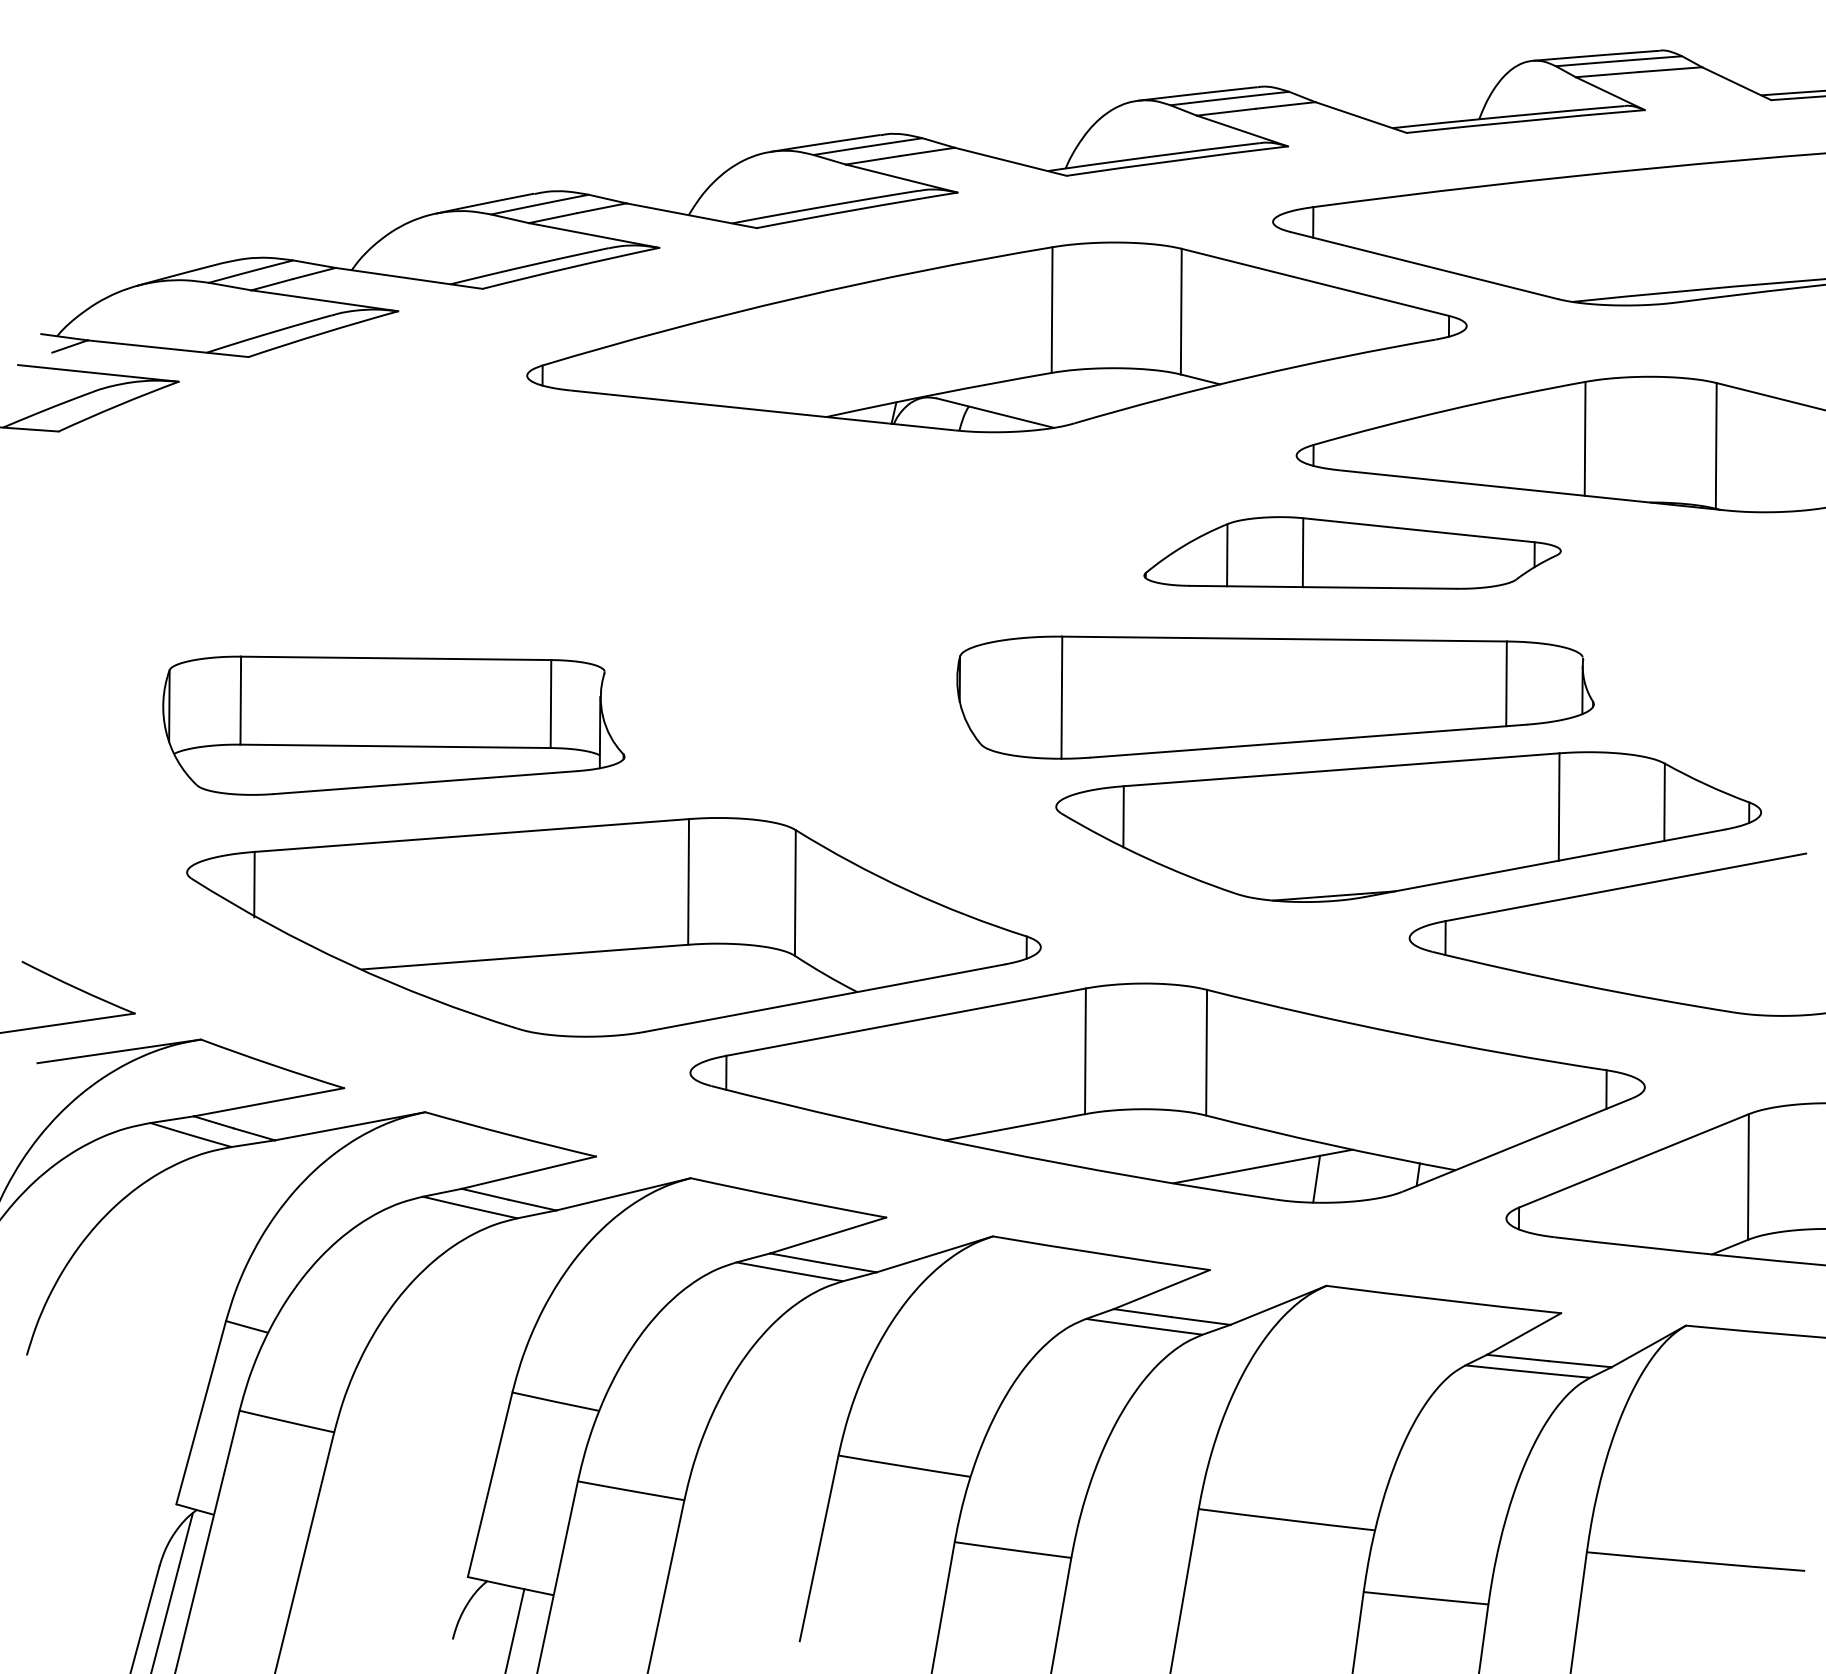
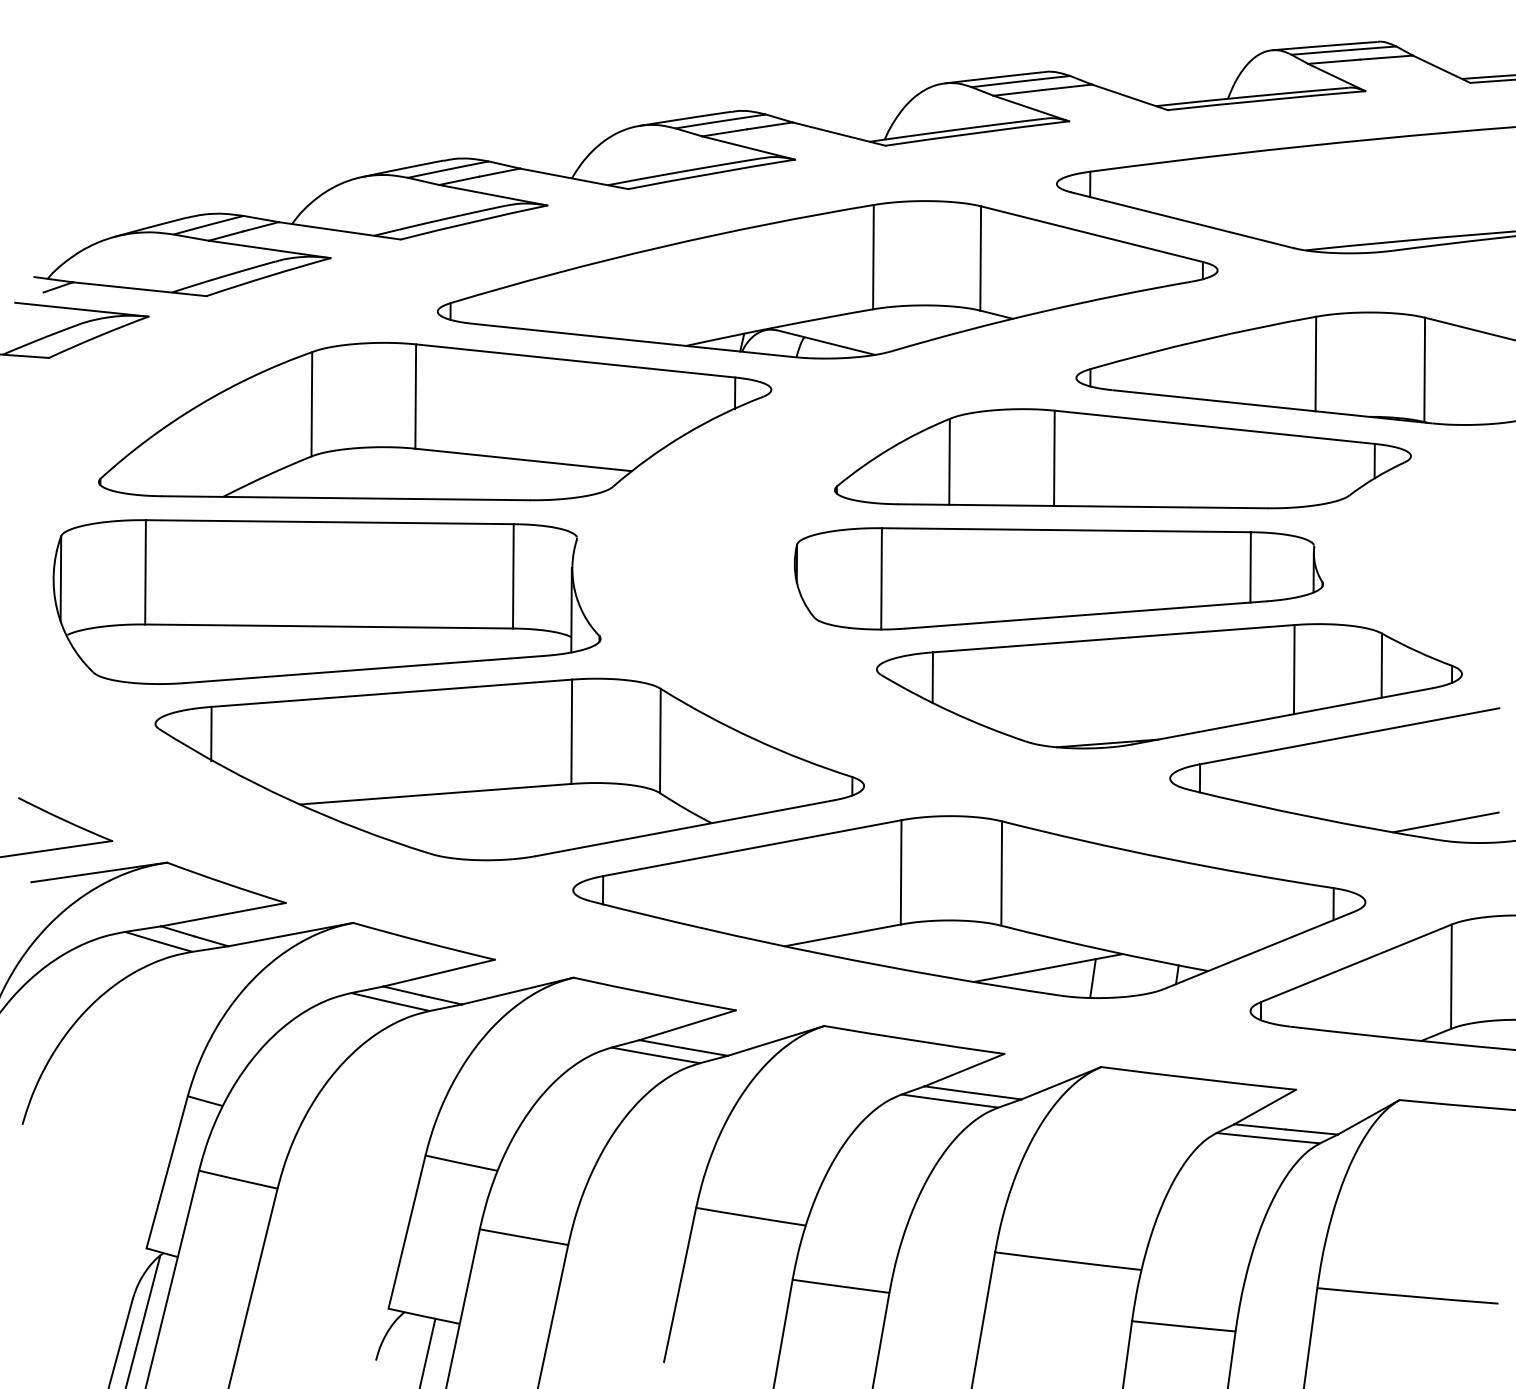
part: (523, 507) -> (434, 421), added
part: (1352, 552) -> (1122, 458), size x1.67
part: (393, 725) -> (326, 601), size x1.43
line: (1741, 991) -> (1445, 822), added

